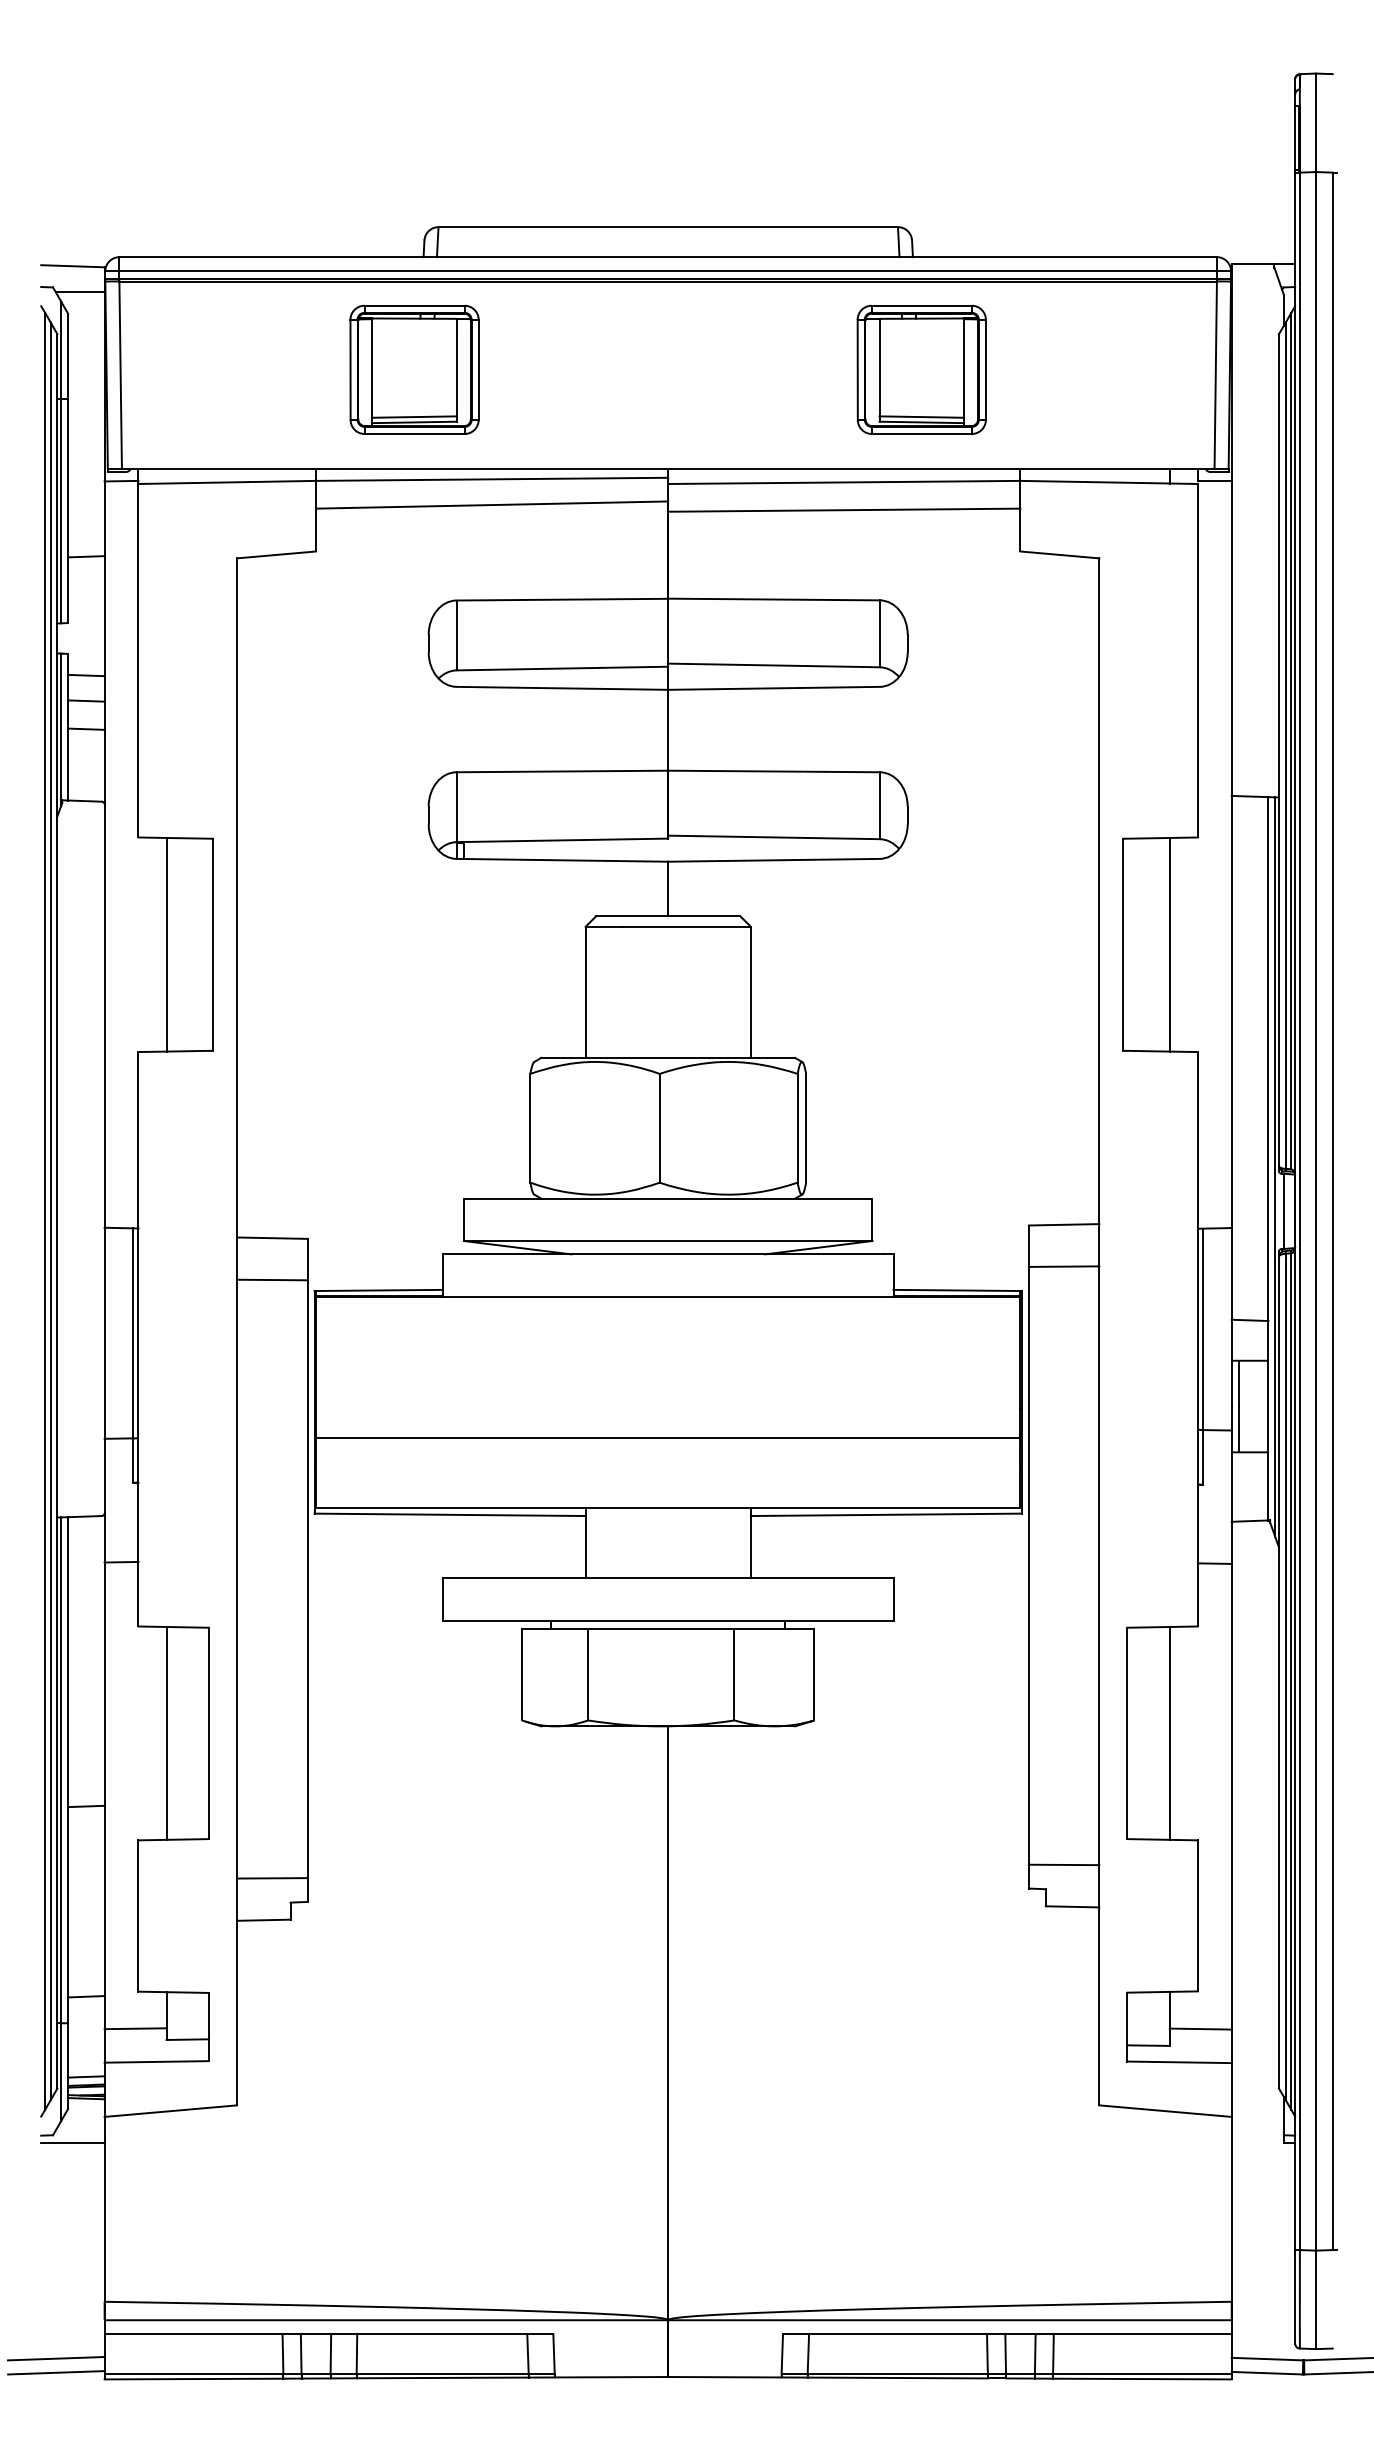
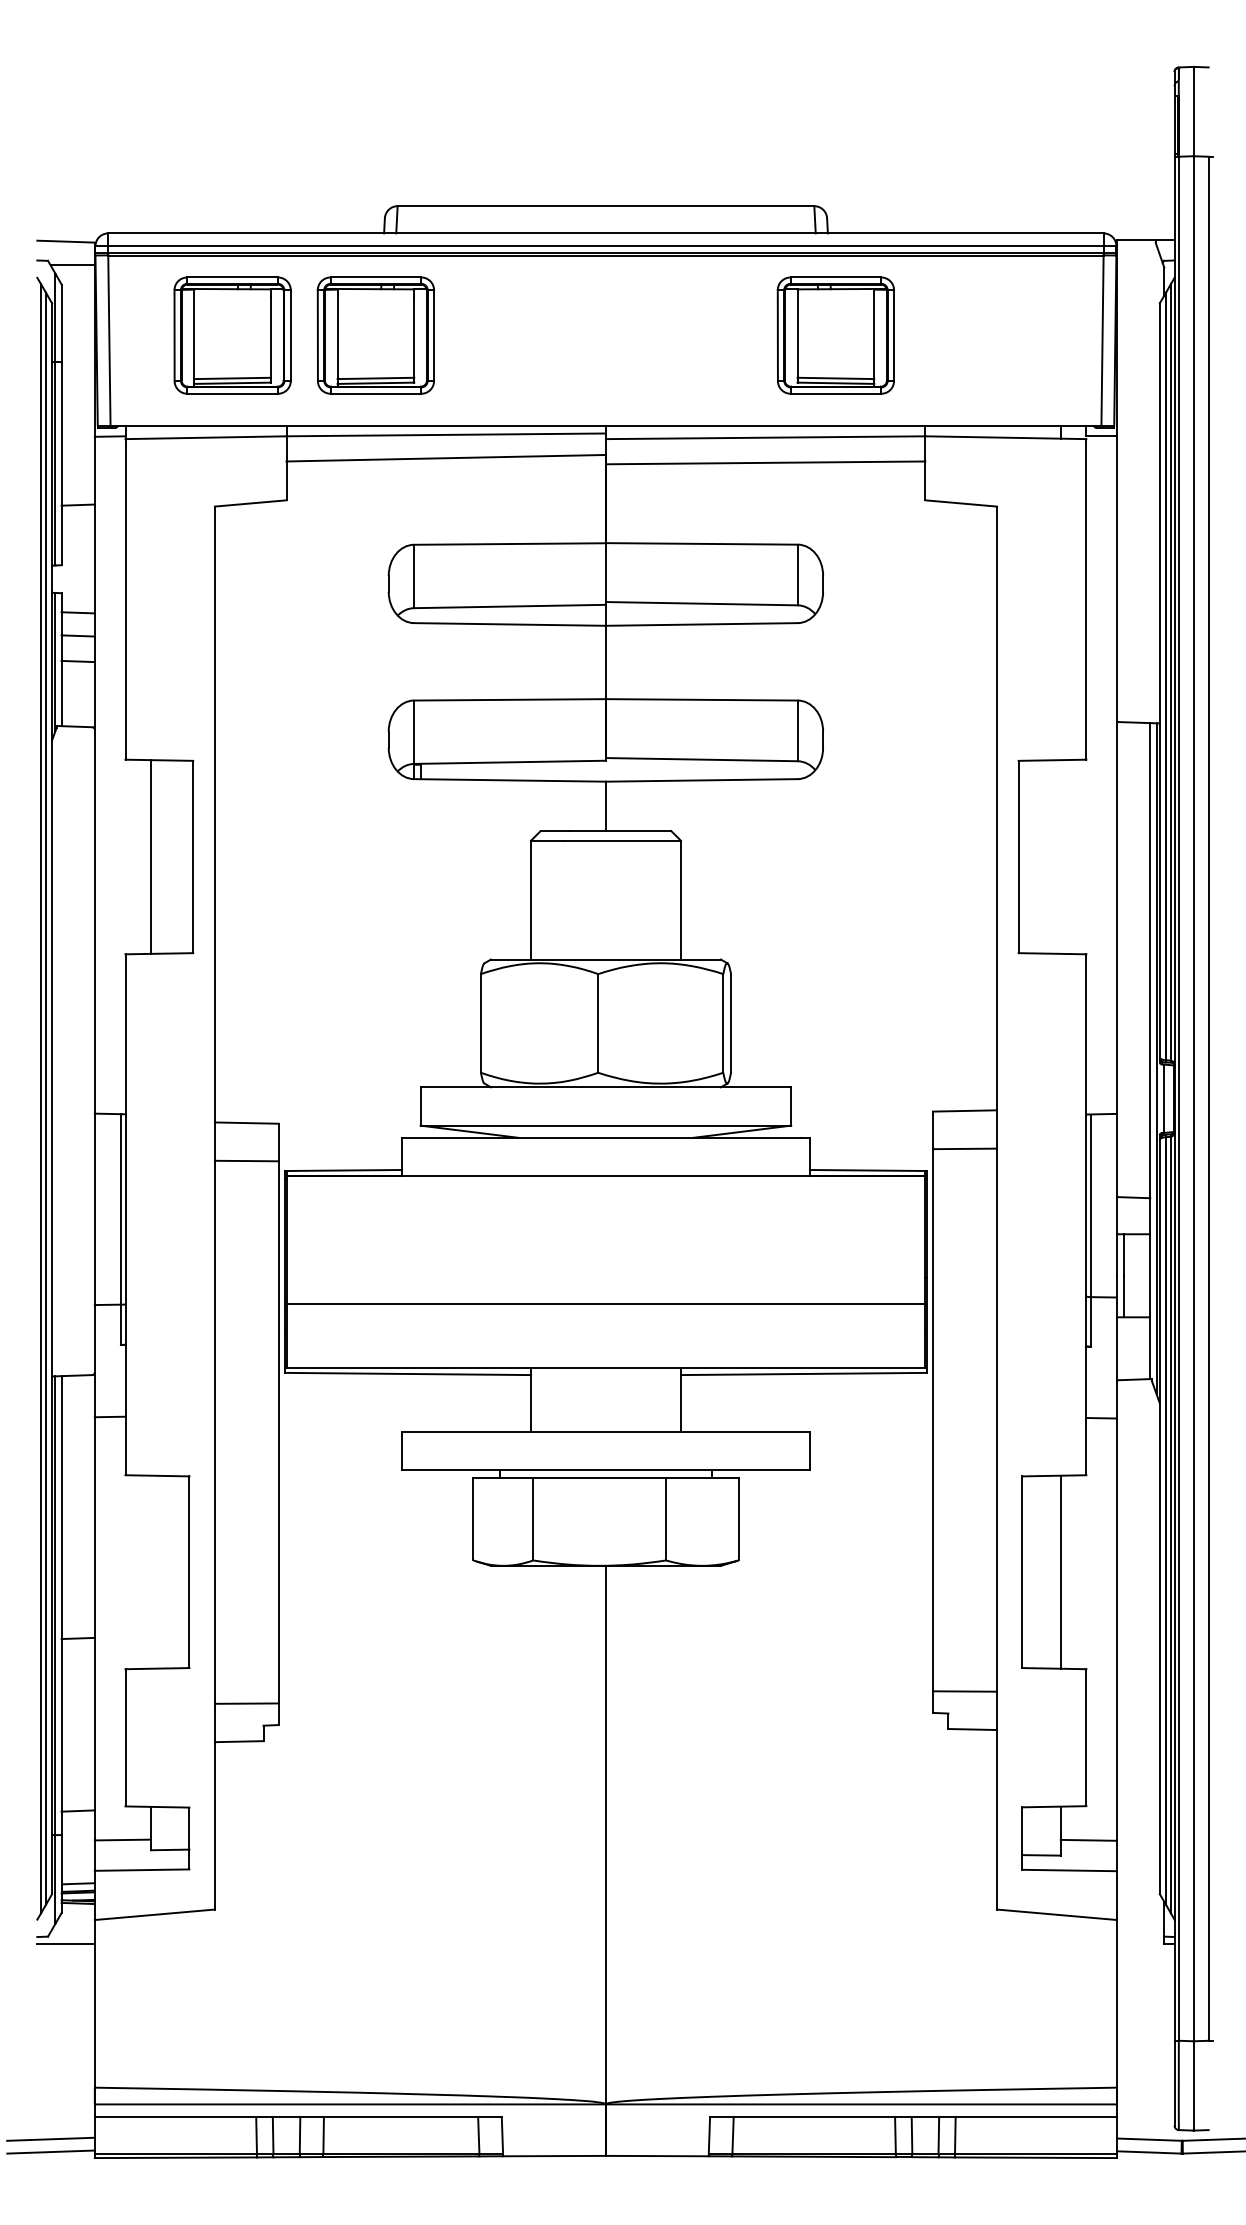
part: (256, 369) -> (232, 335), added
line: (1169, 944) -> (1060, 856), removed
line: (166, 1733) -> (150, 1572), removed

